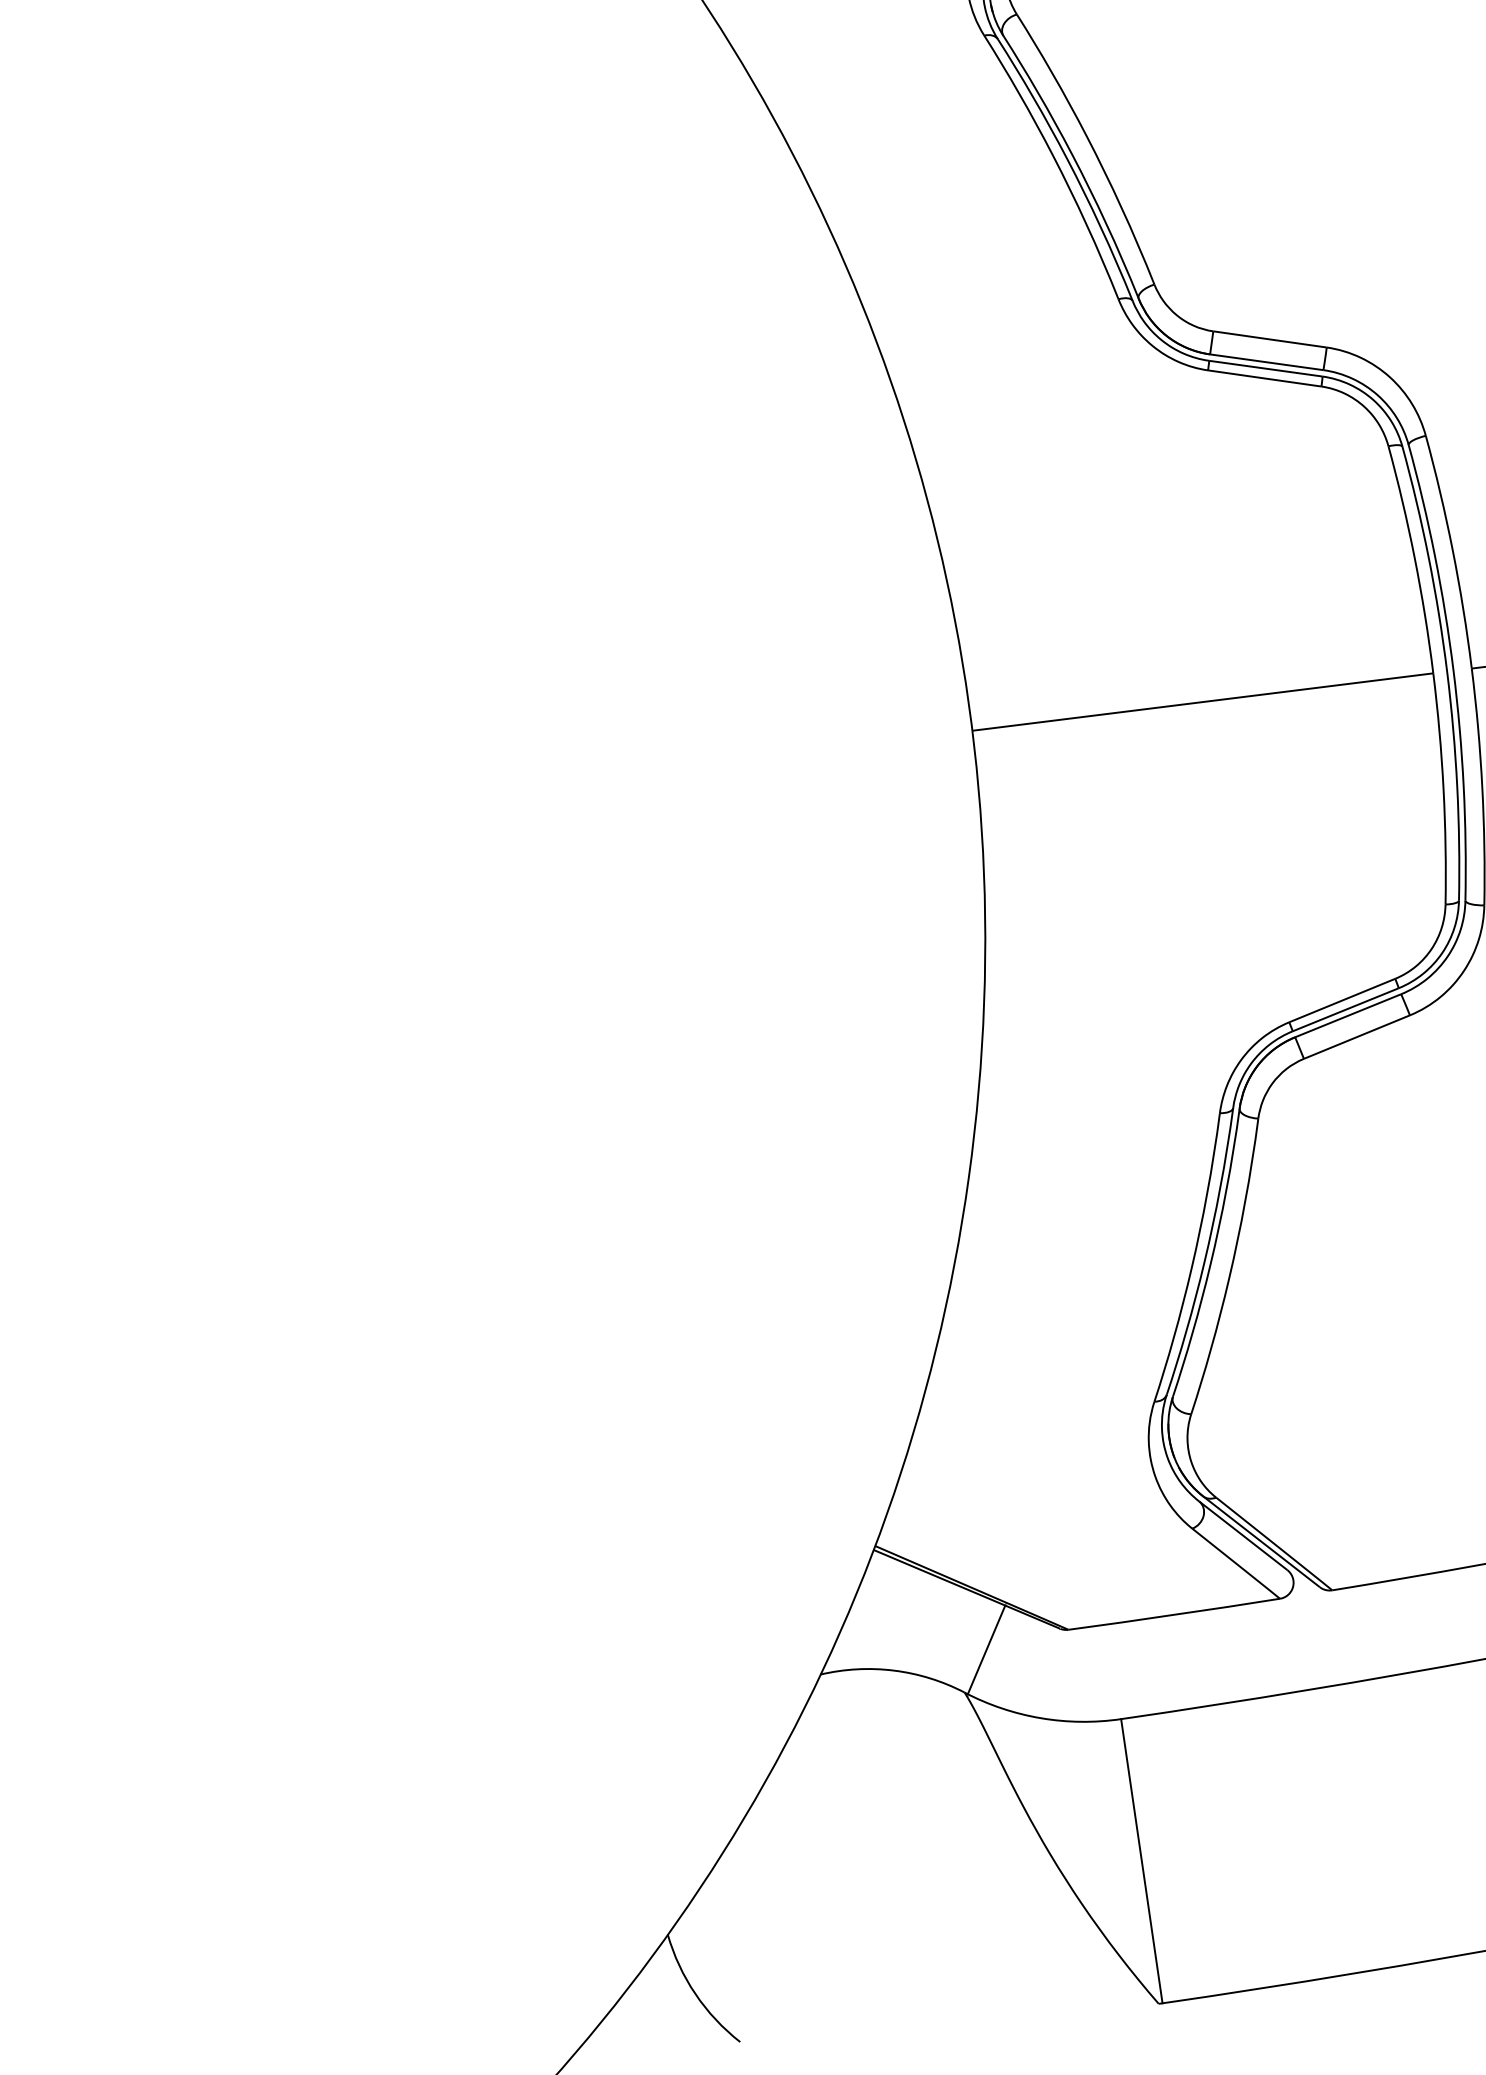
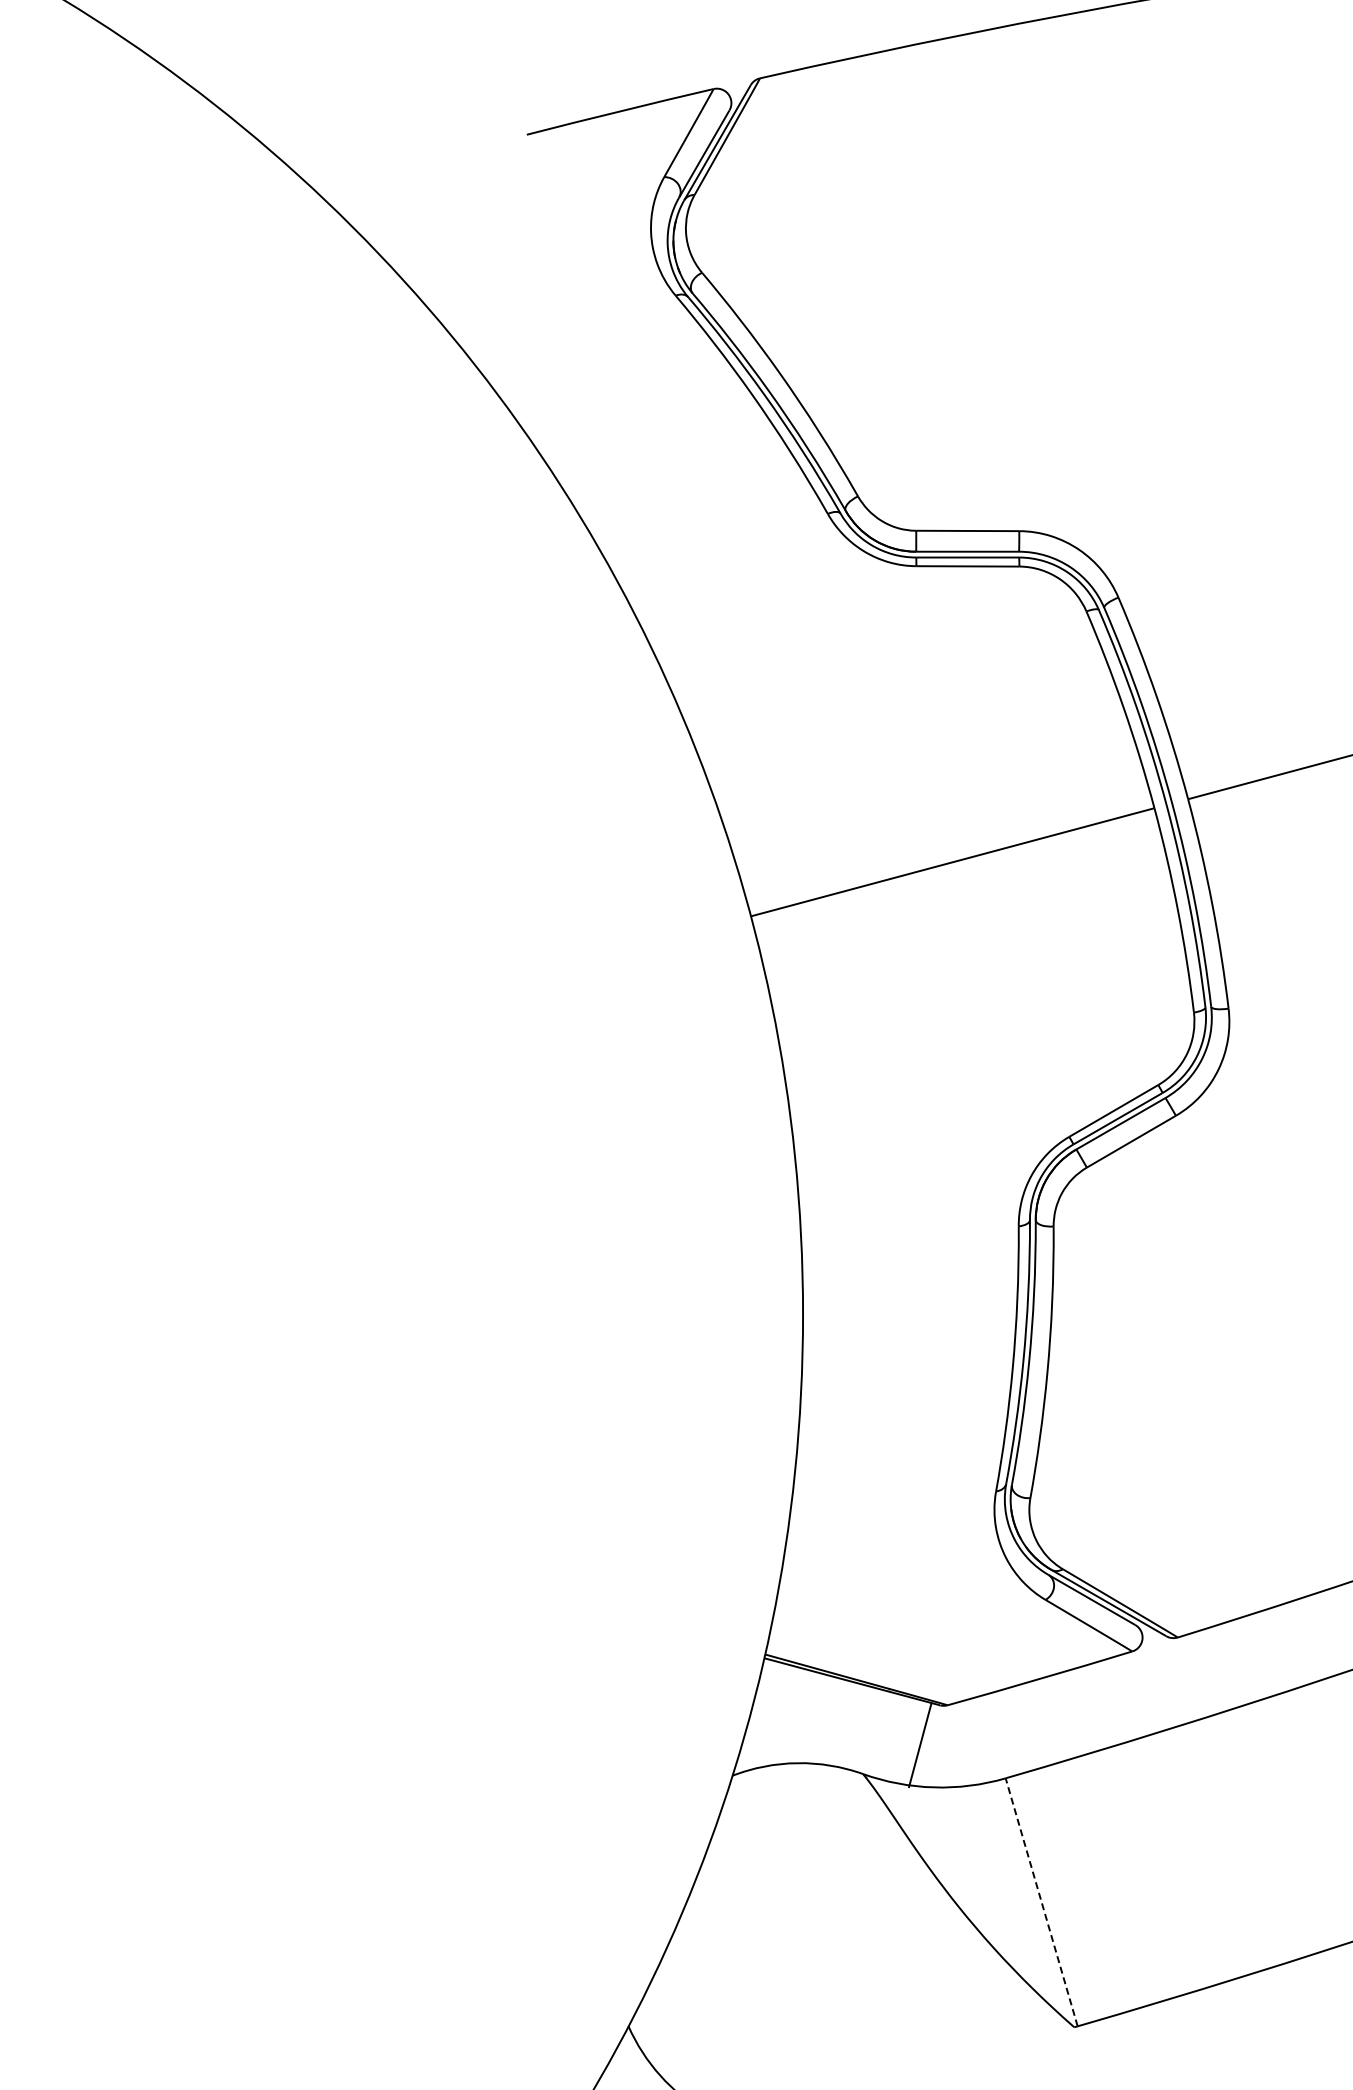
line: (986, 1650) -> (920, 1745), moved
line: (1141, 1860) -> (1041, 1901), solid -> dashed

